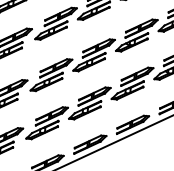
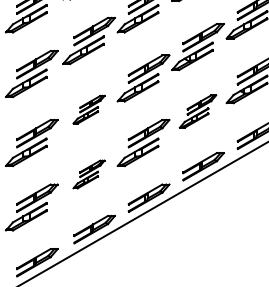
part: (51, 74) -> (88, 109), size x0.6
part: (132, 83) -> (197, 111), size x0.7
part: (46, 123) -> (88, 174), size x0.6

